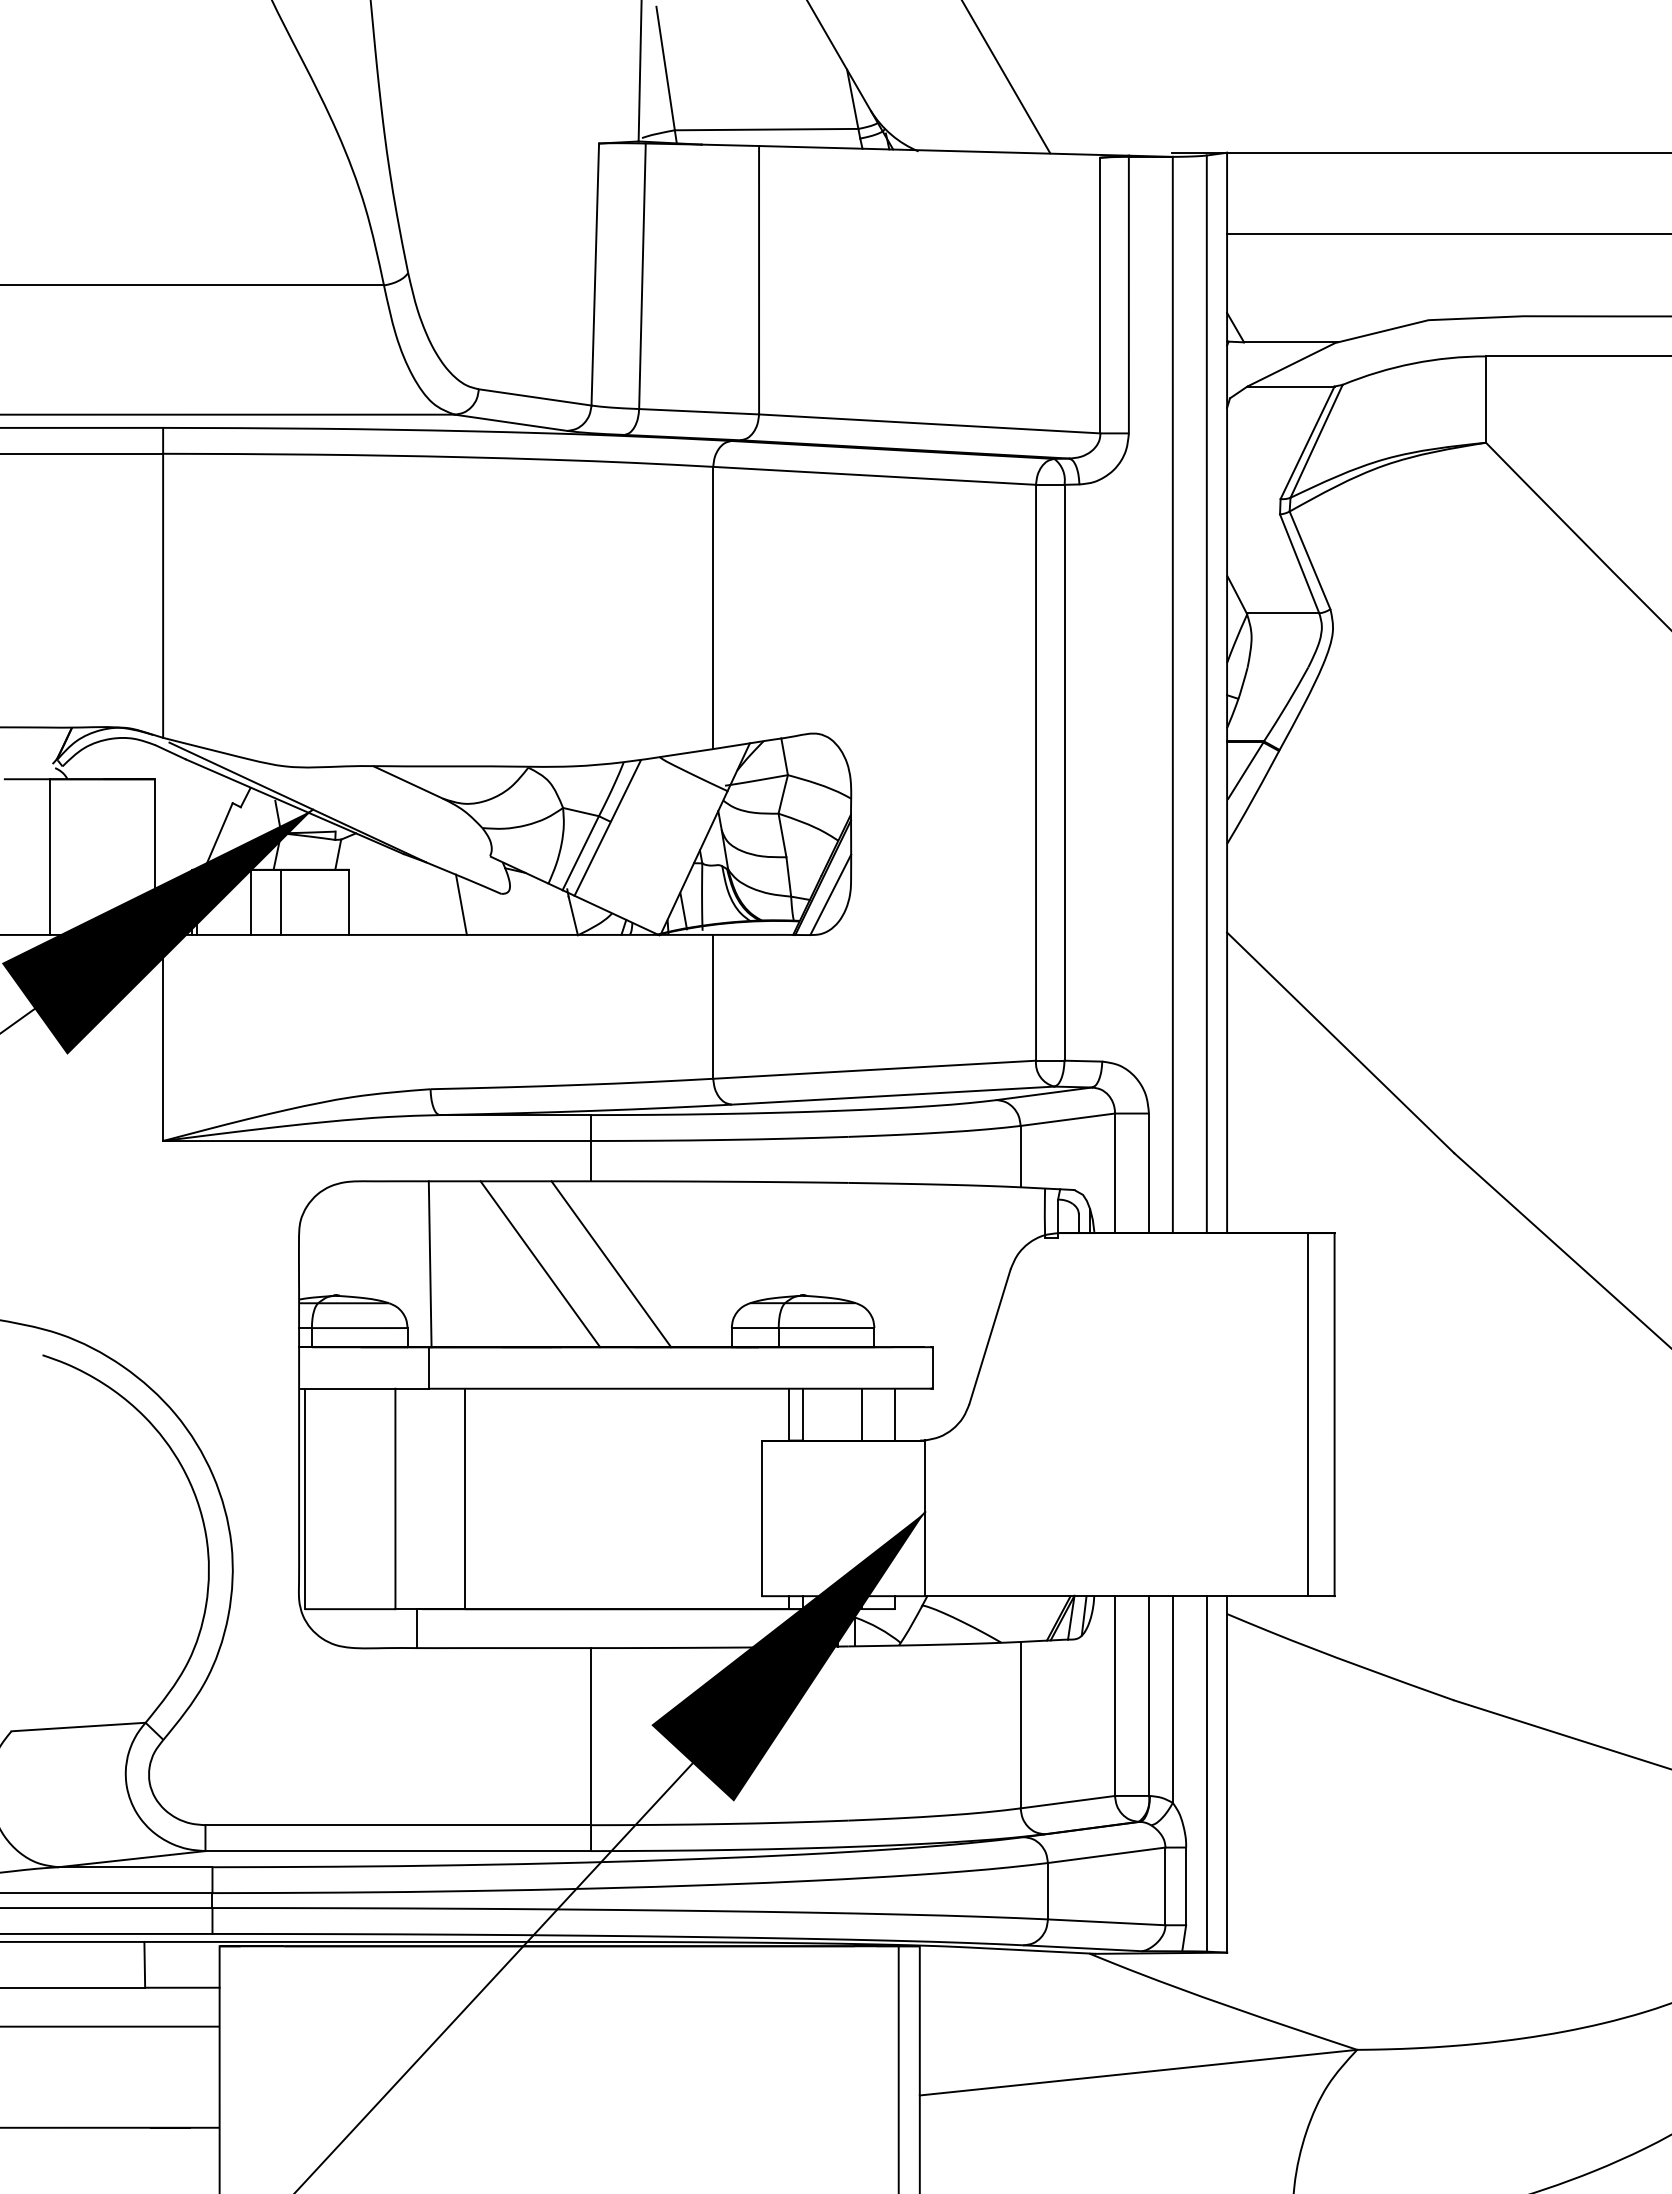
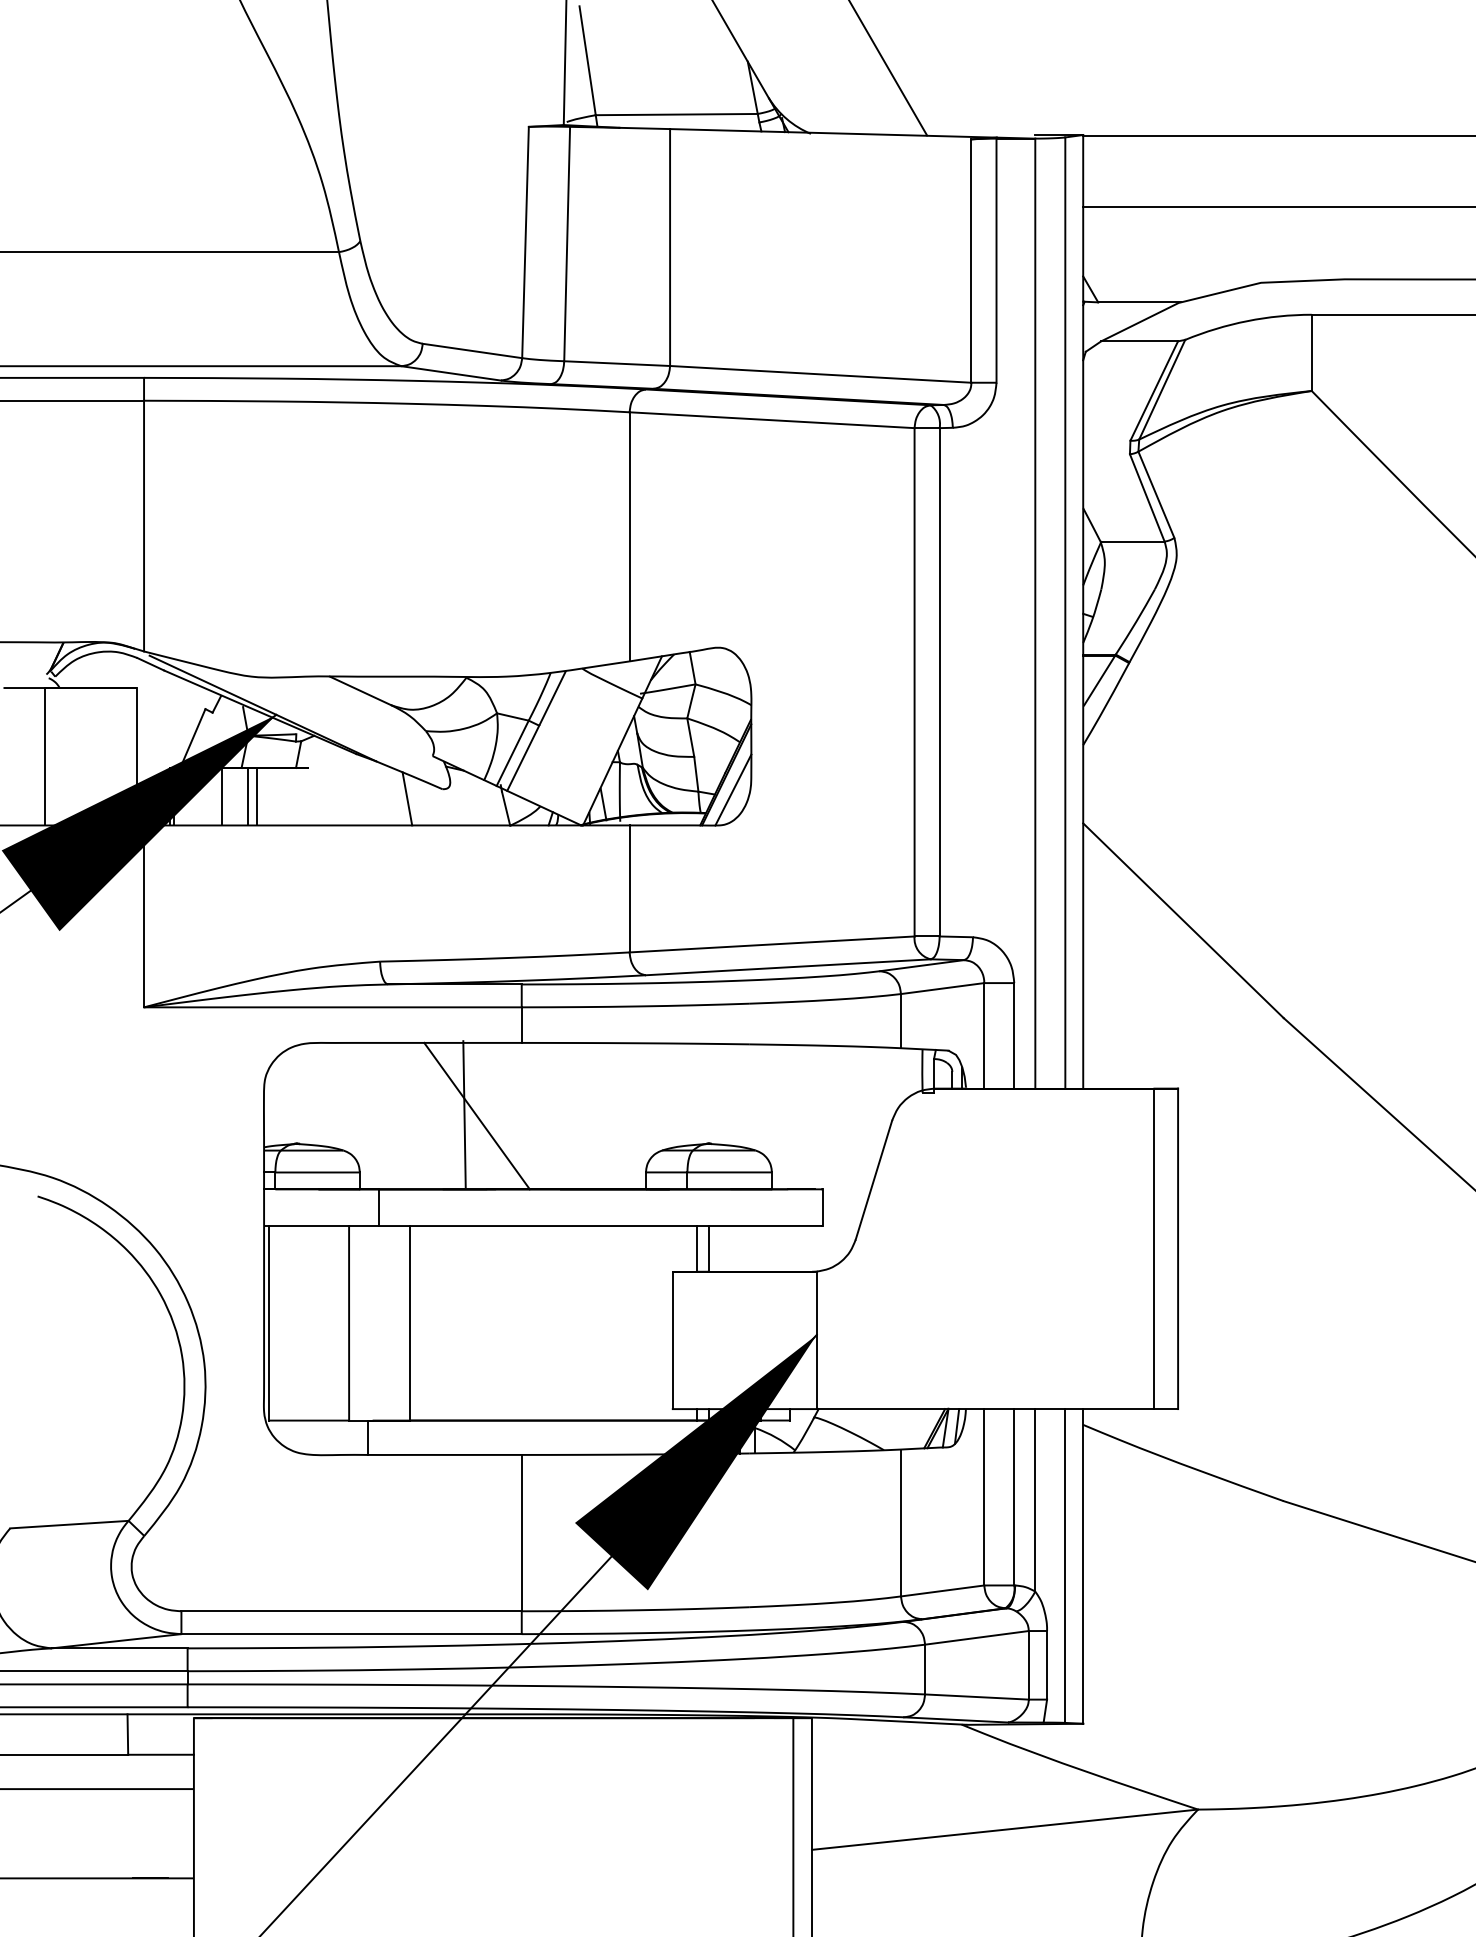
line: (349, 901) -> (257, 795), moved
line: (429, 1264) -> (463, 1114), moved
line: (611, 1264) -> (539, 1116), removed
line: (862, 1414) -> (761, 1248), removed
line: (895, 1414) -> (790, 1248), removed

